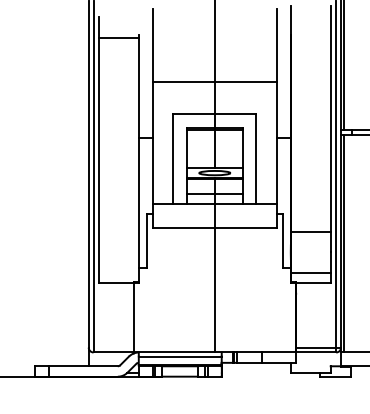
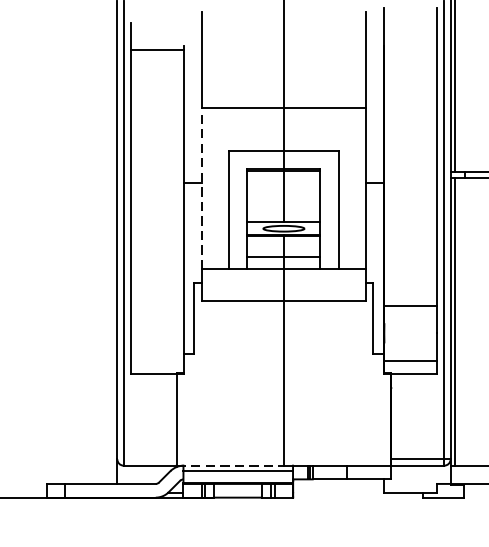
line: (152, 142) -> (201, 188), solid -> dashed
line: (174, 352) -> (230, 465), solid -> dashed

